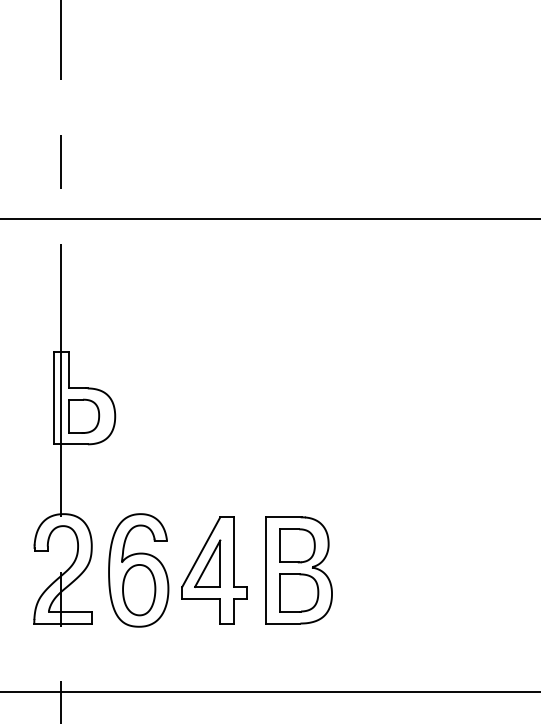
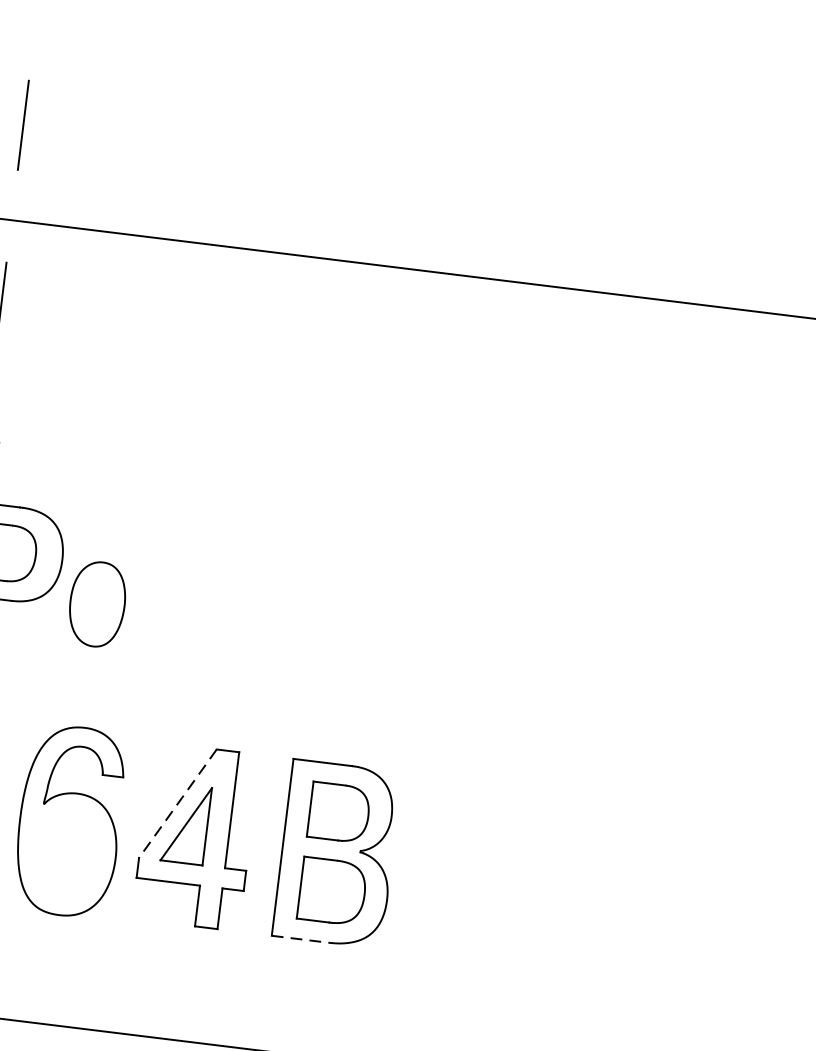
line: (201, 552) -> (178, 804), solid -> dashed
part: (139, 590) -> (97, 605), moved
line: (283, 623) -> (300, 939), solid -> dashed

